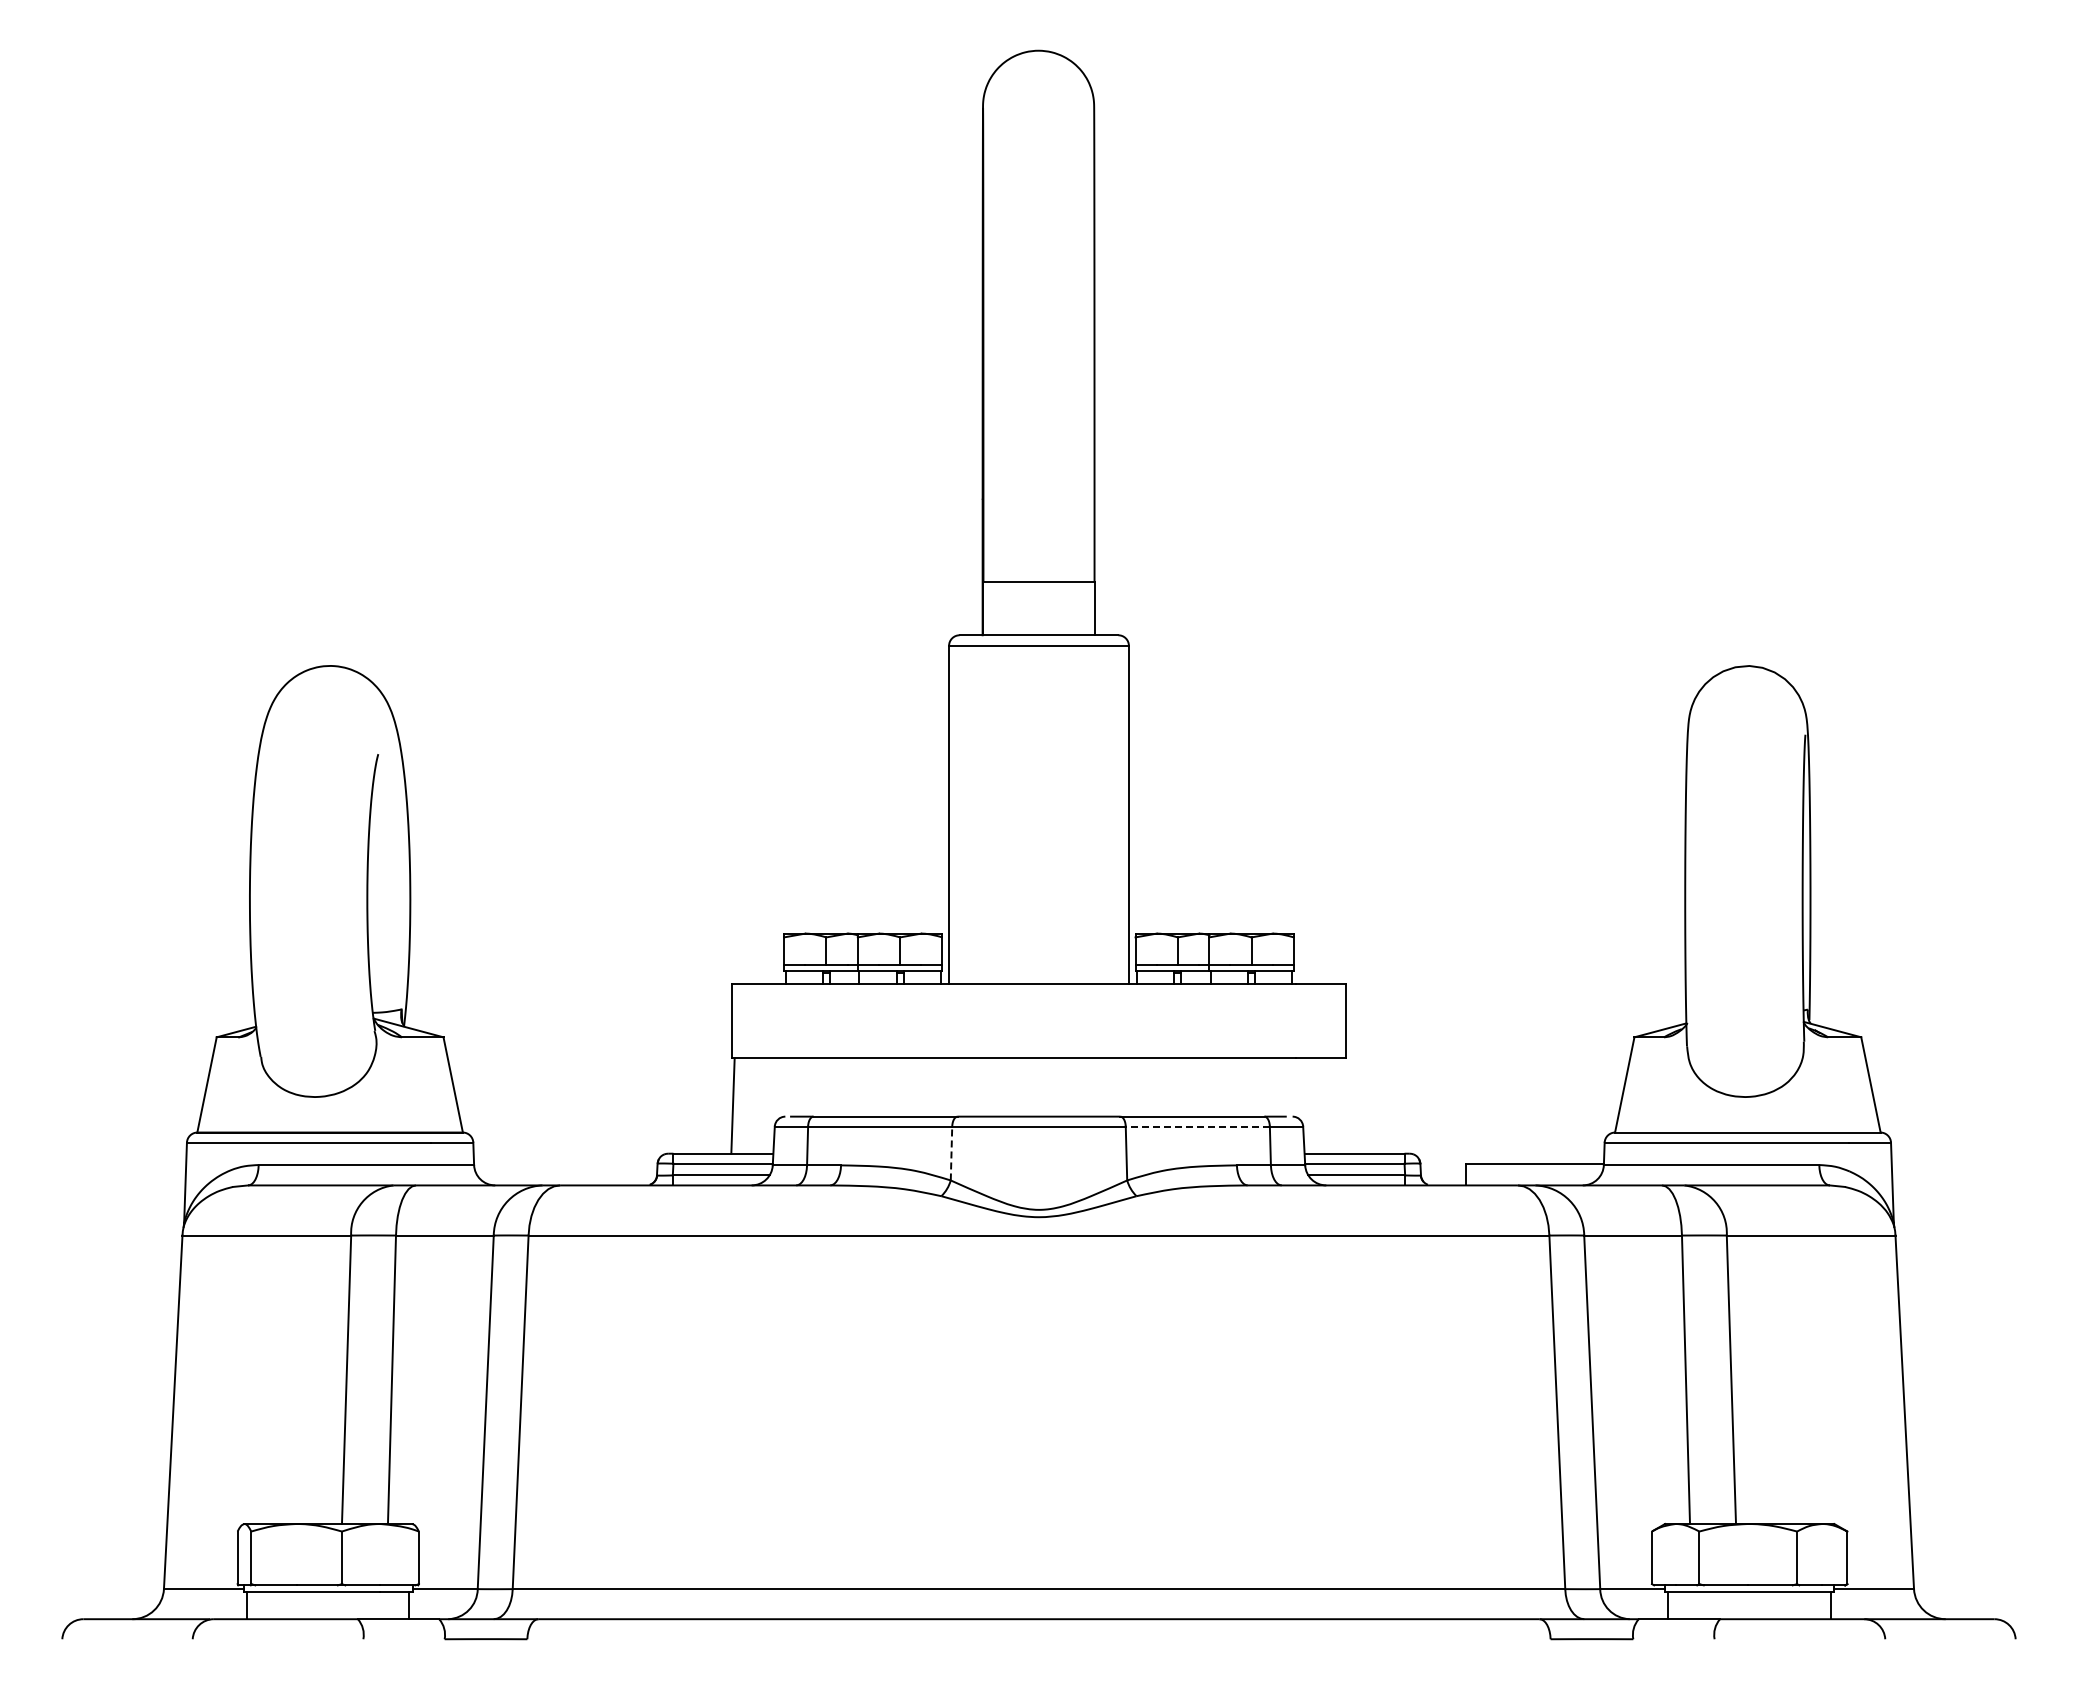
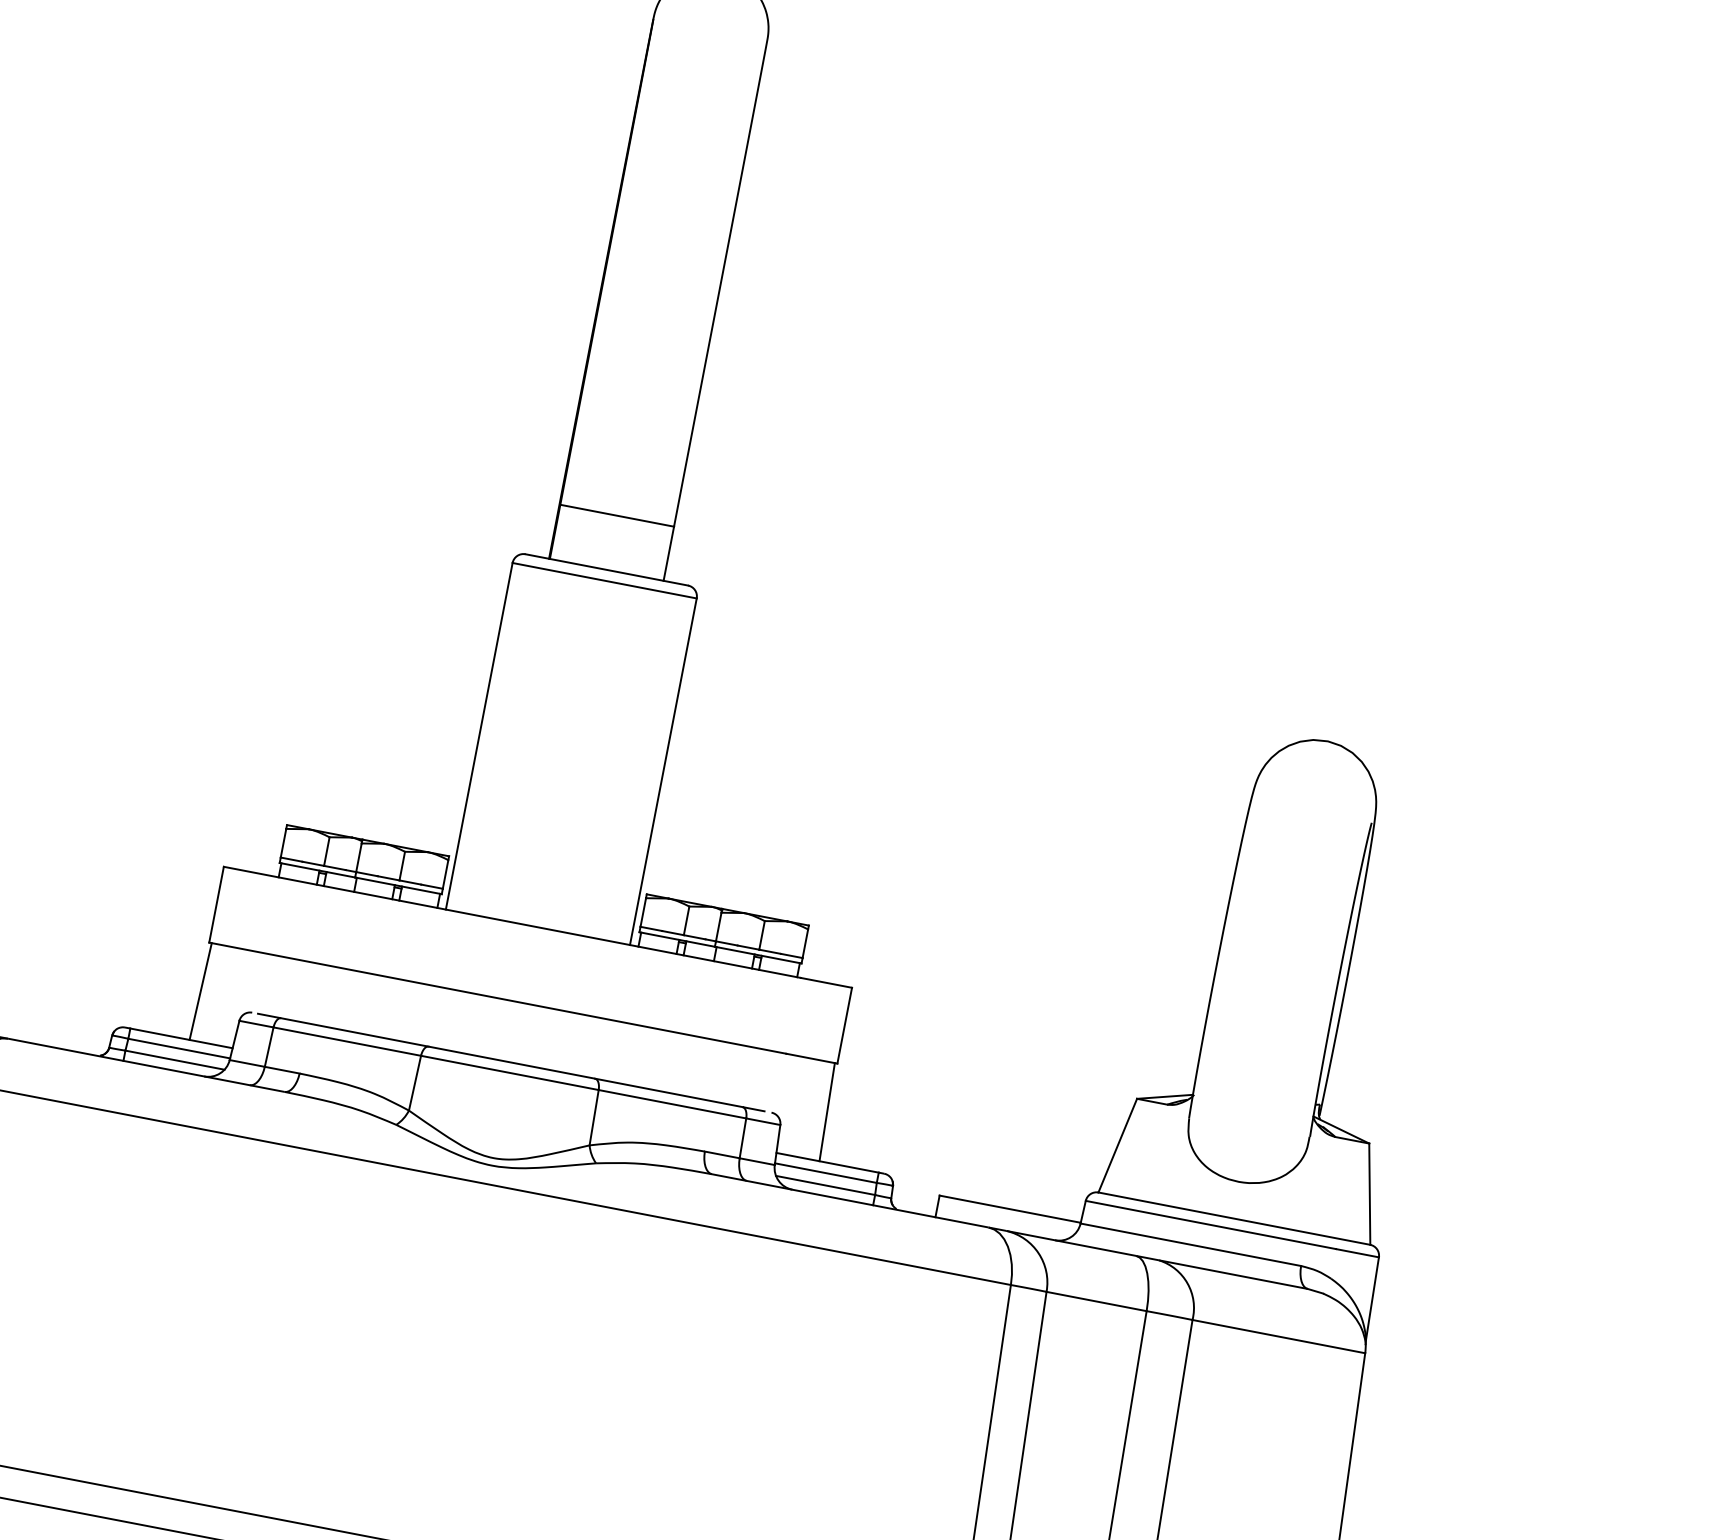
line: (1344, 1105) -> (826, 1111), added
line: (1197, 1126) -> (672, 1104), dashed -> solid
line: (951, 1153) -> (415, 1083), dashed -> solid

